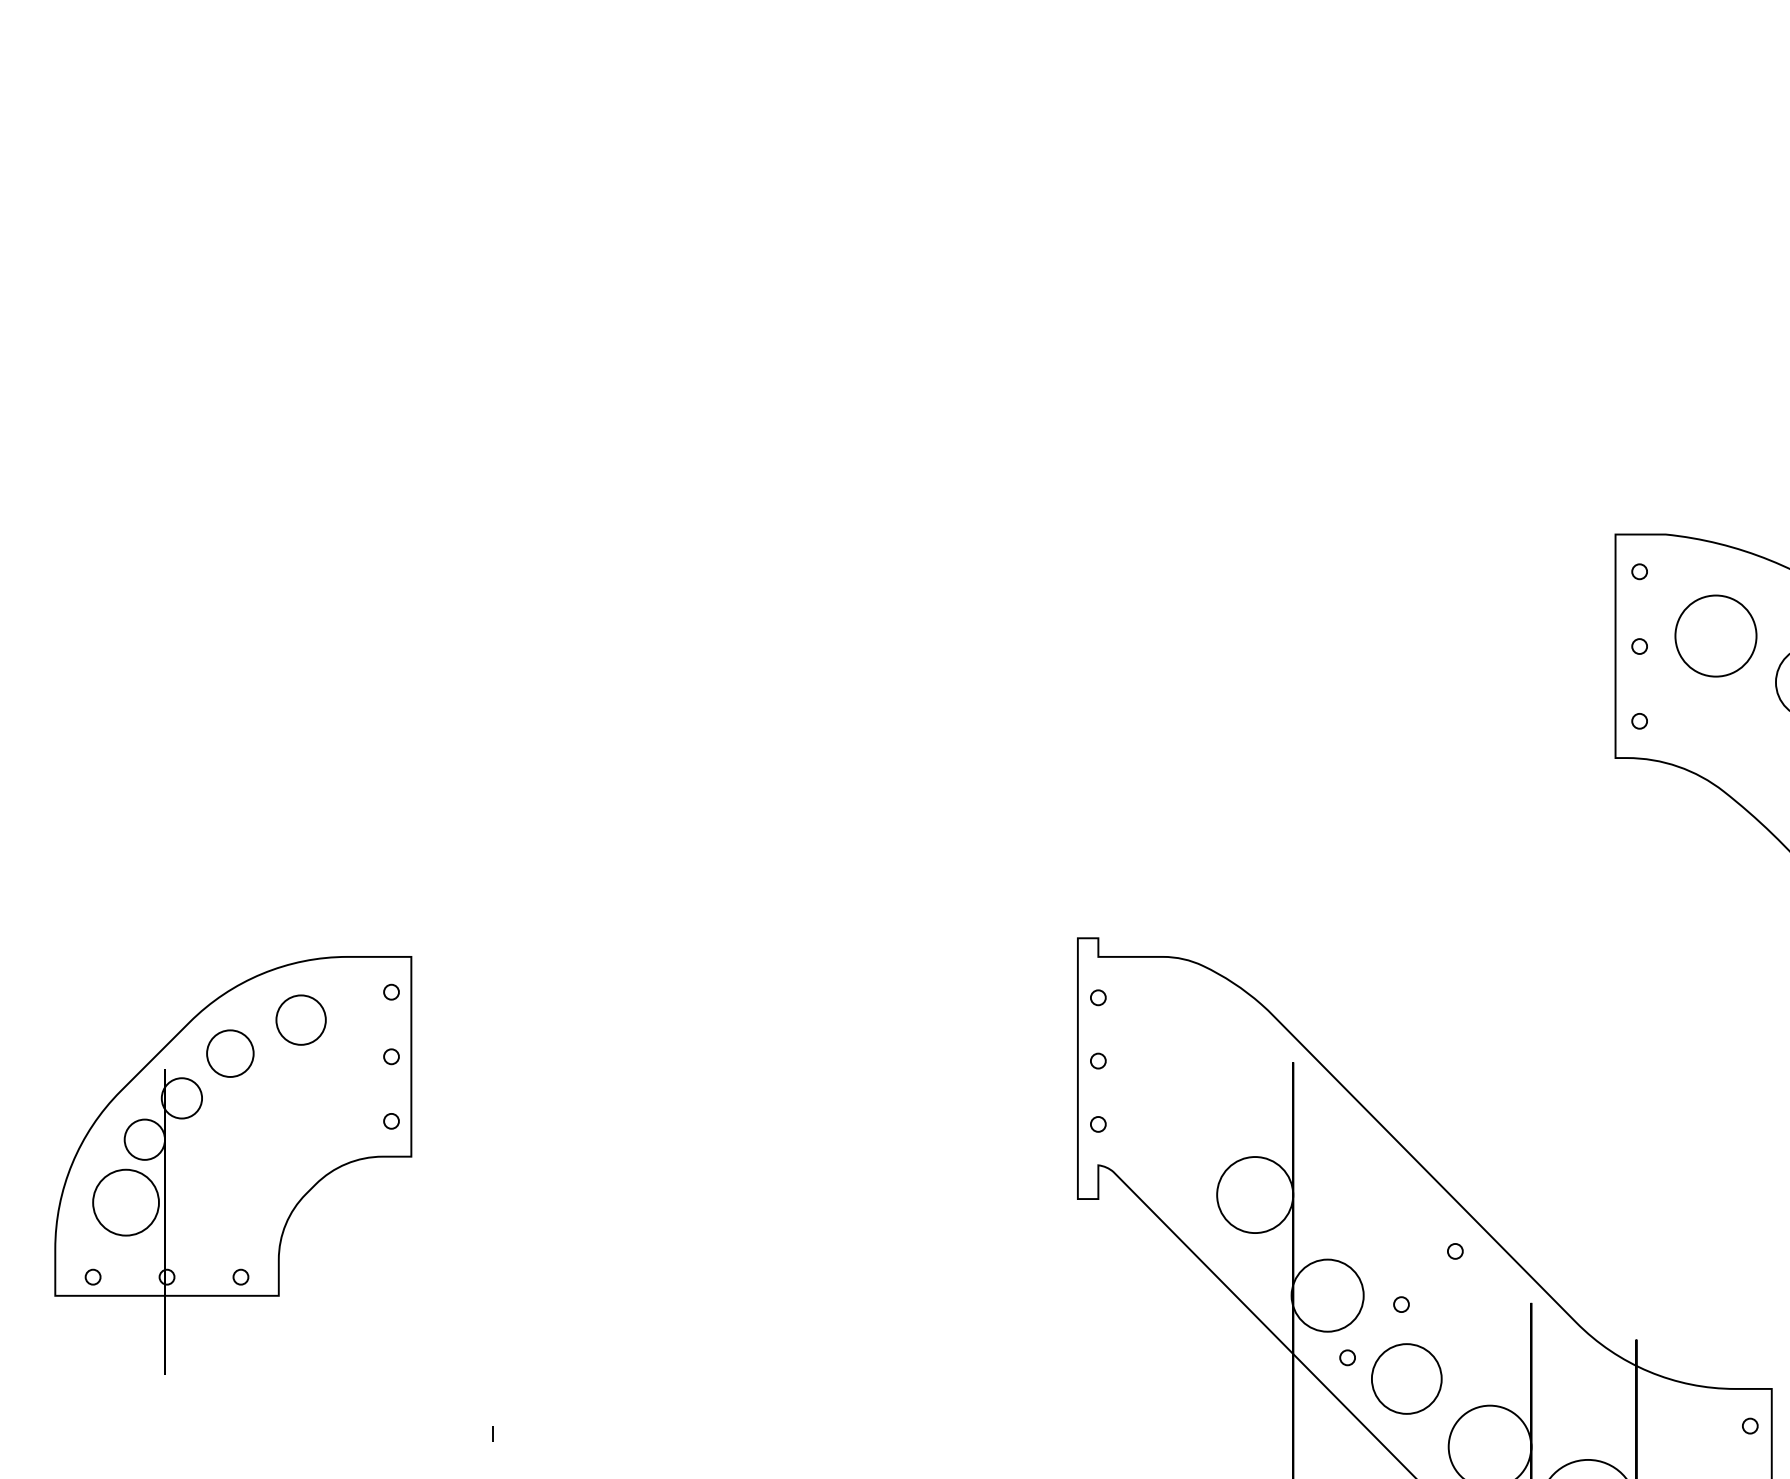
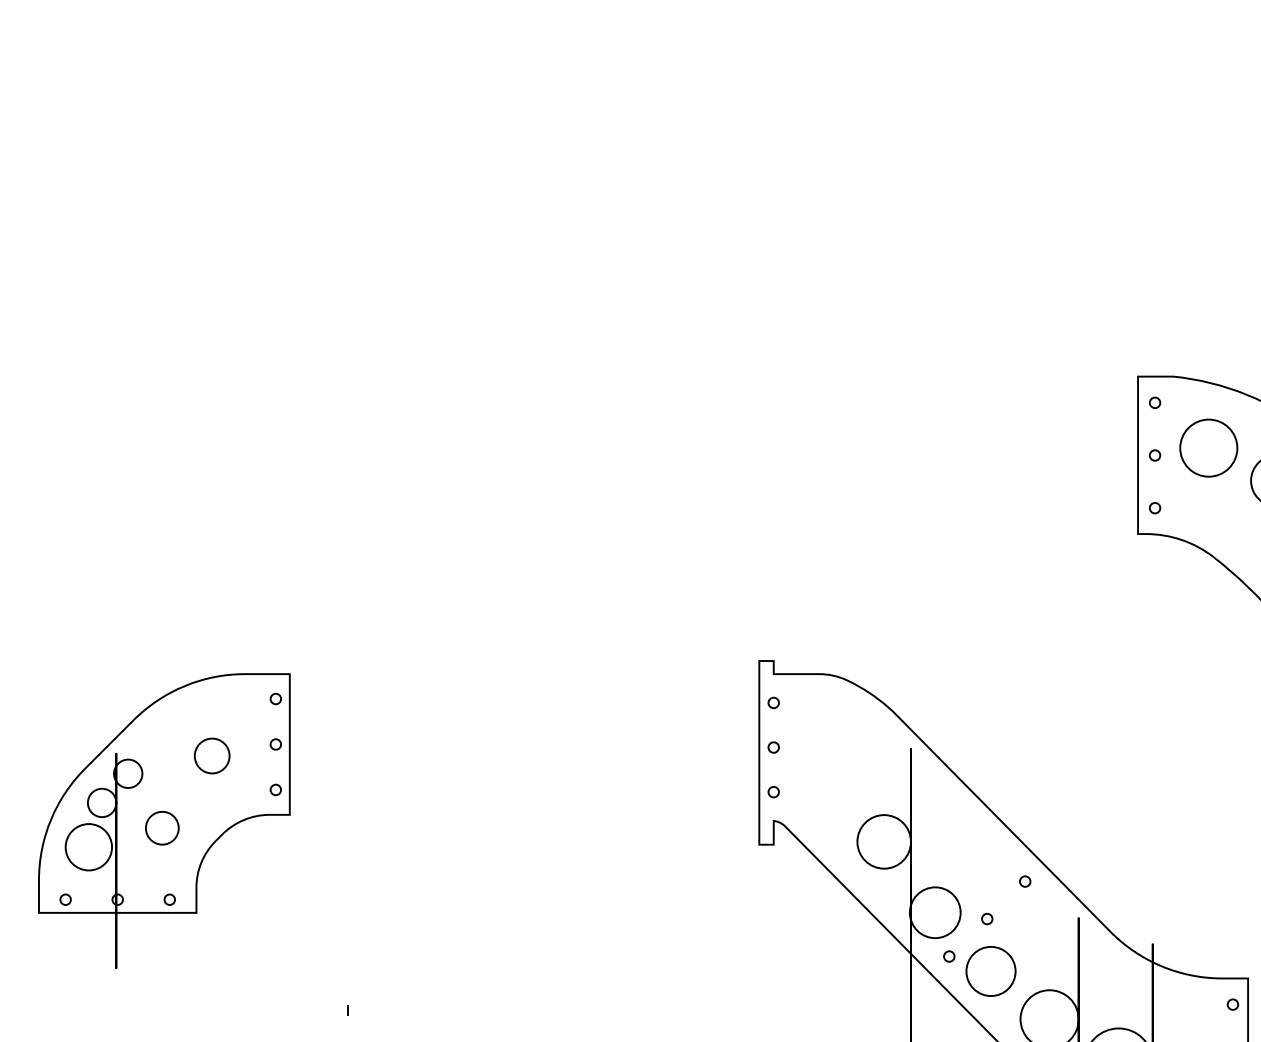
part: (300, 1019) -> (211, 755), moved
part: (230, 1053) -> (162, 828), moved

